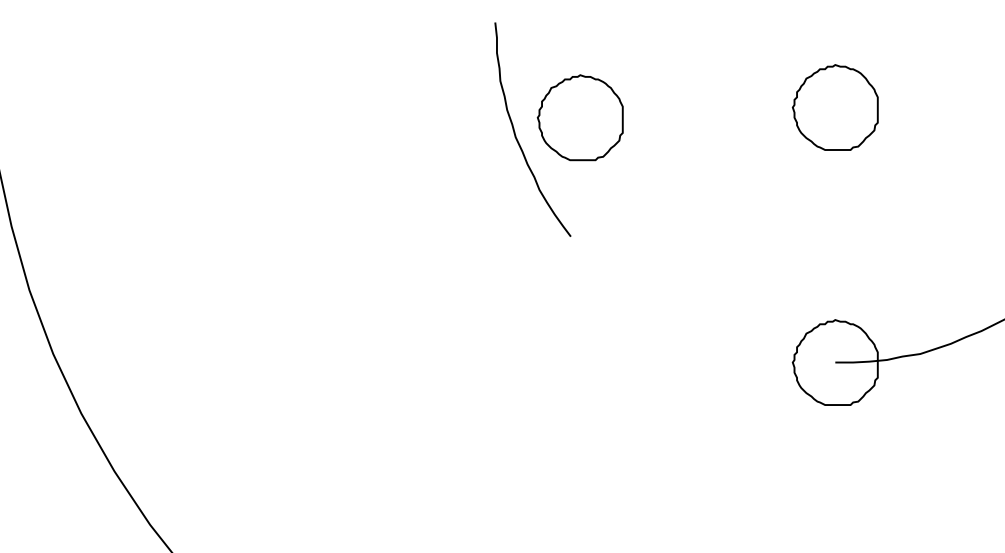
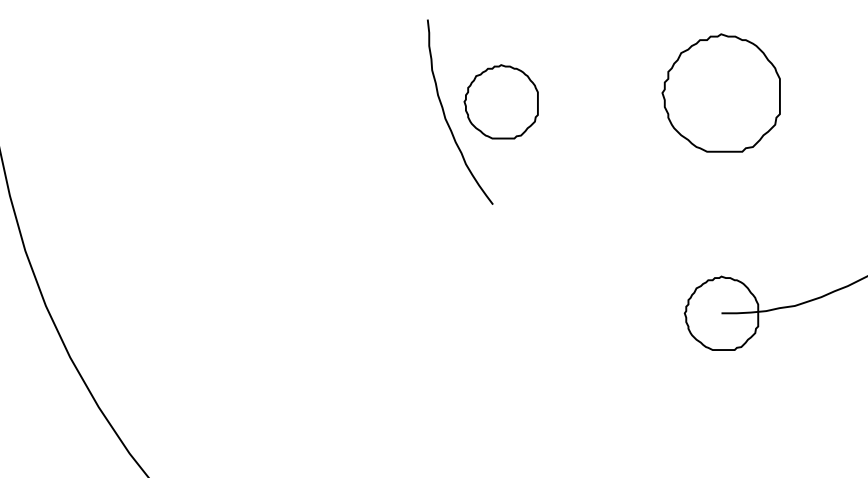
part: (835, 106) -> (721, 92), size x1.6

